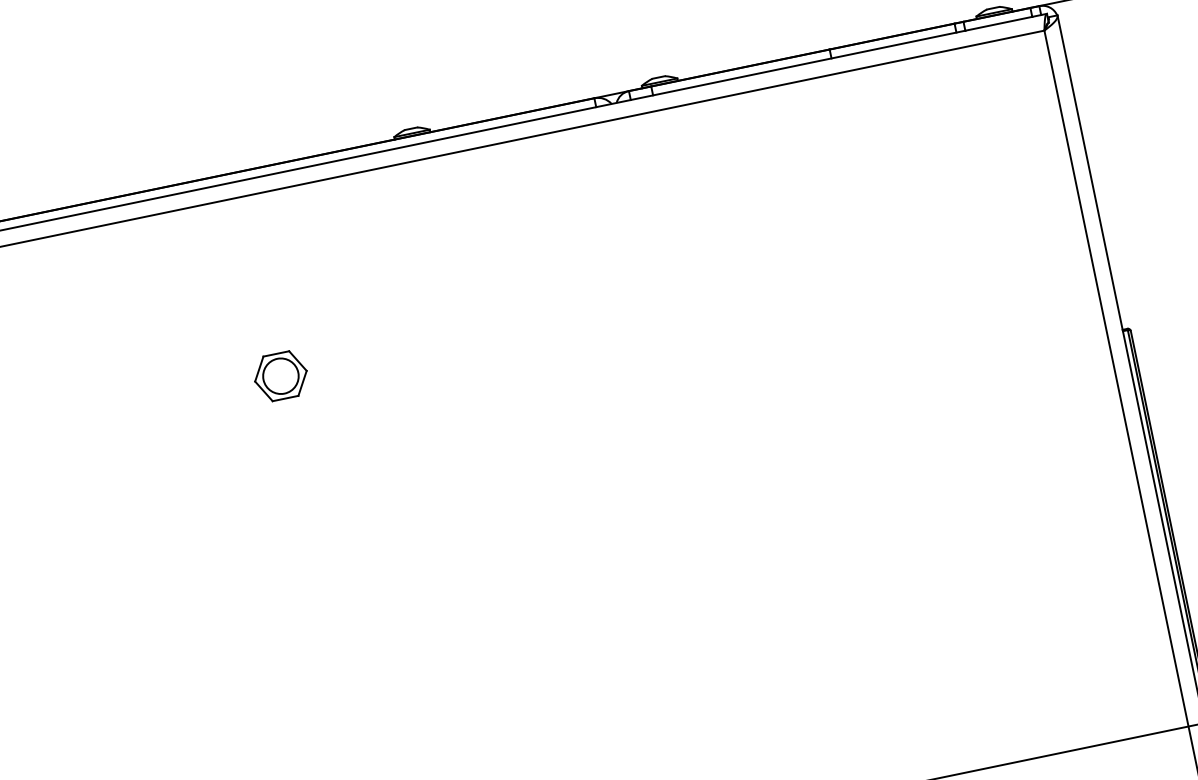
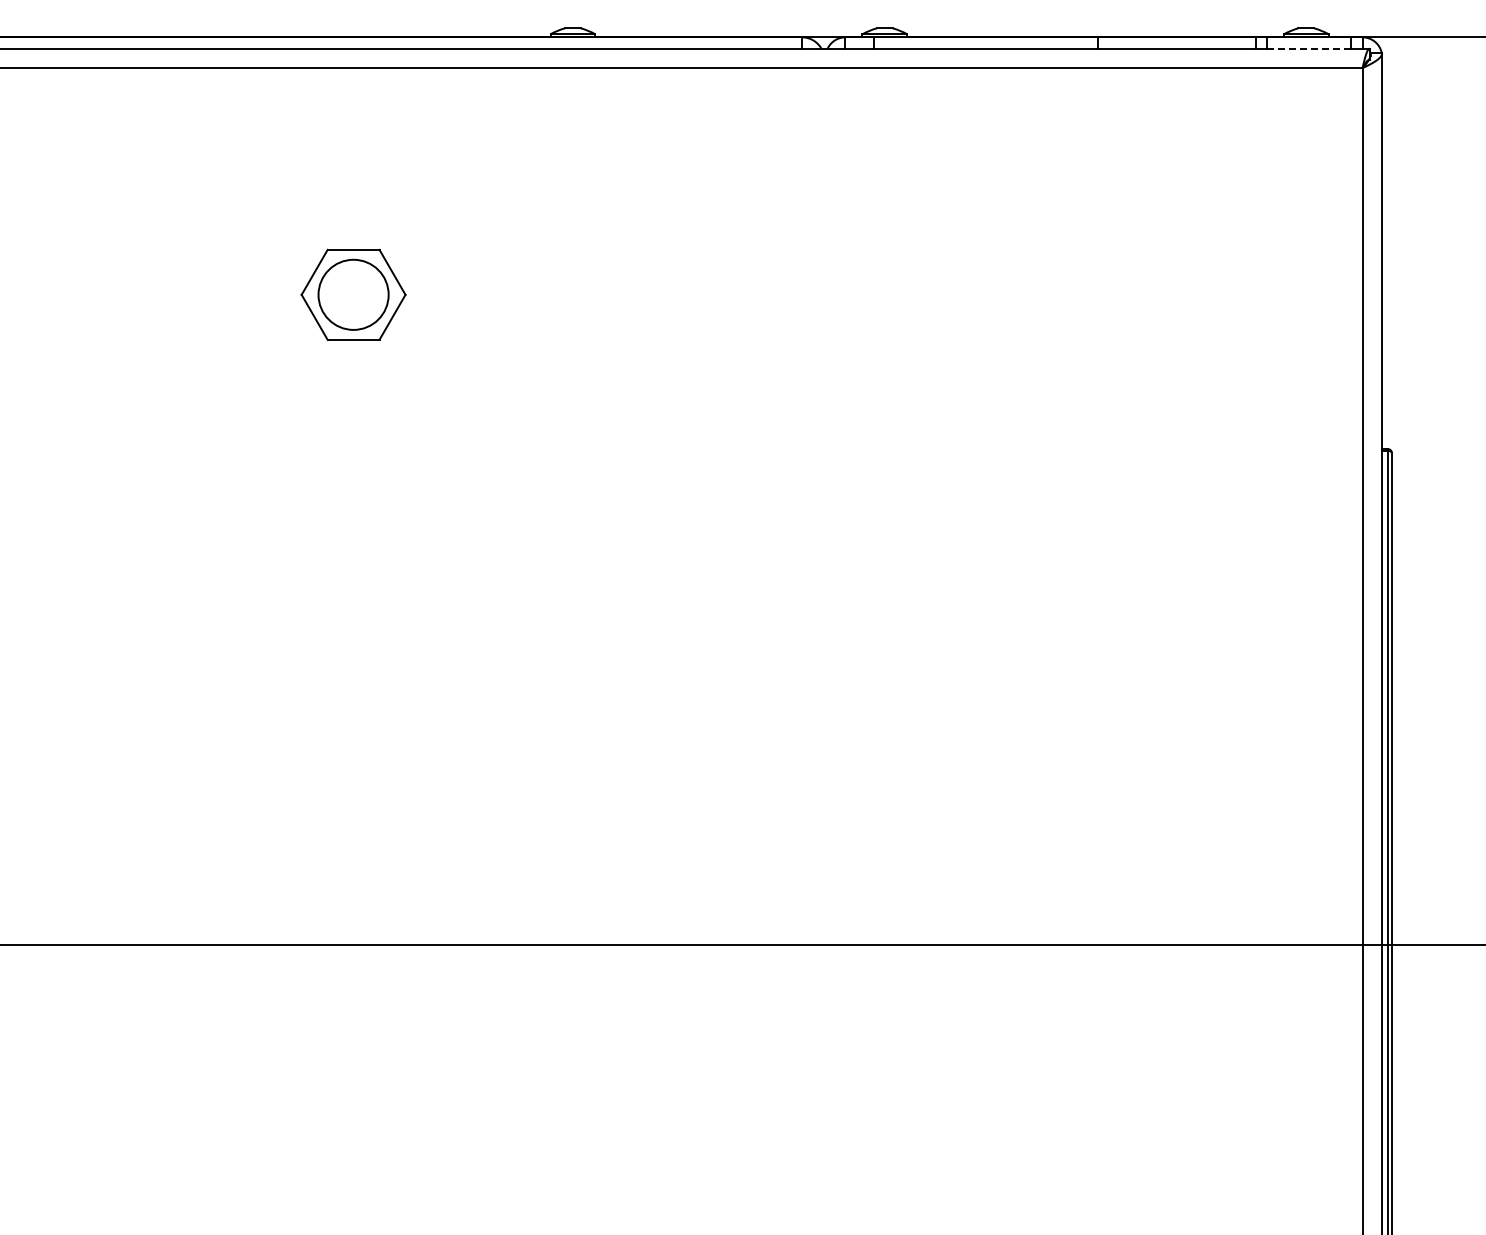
line: (999, 23) -> (1309, 48), solid -> dashed
part: (280, 376) -> (353, 294), size x1.6

